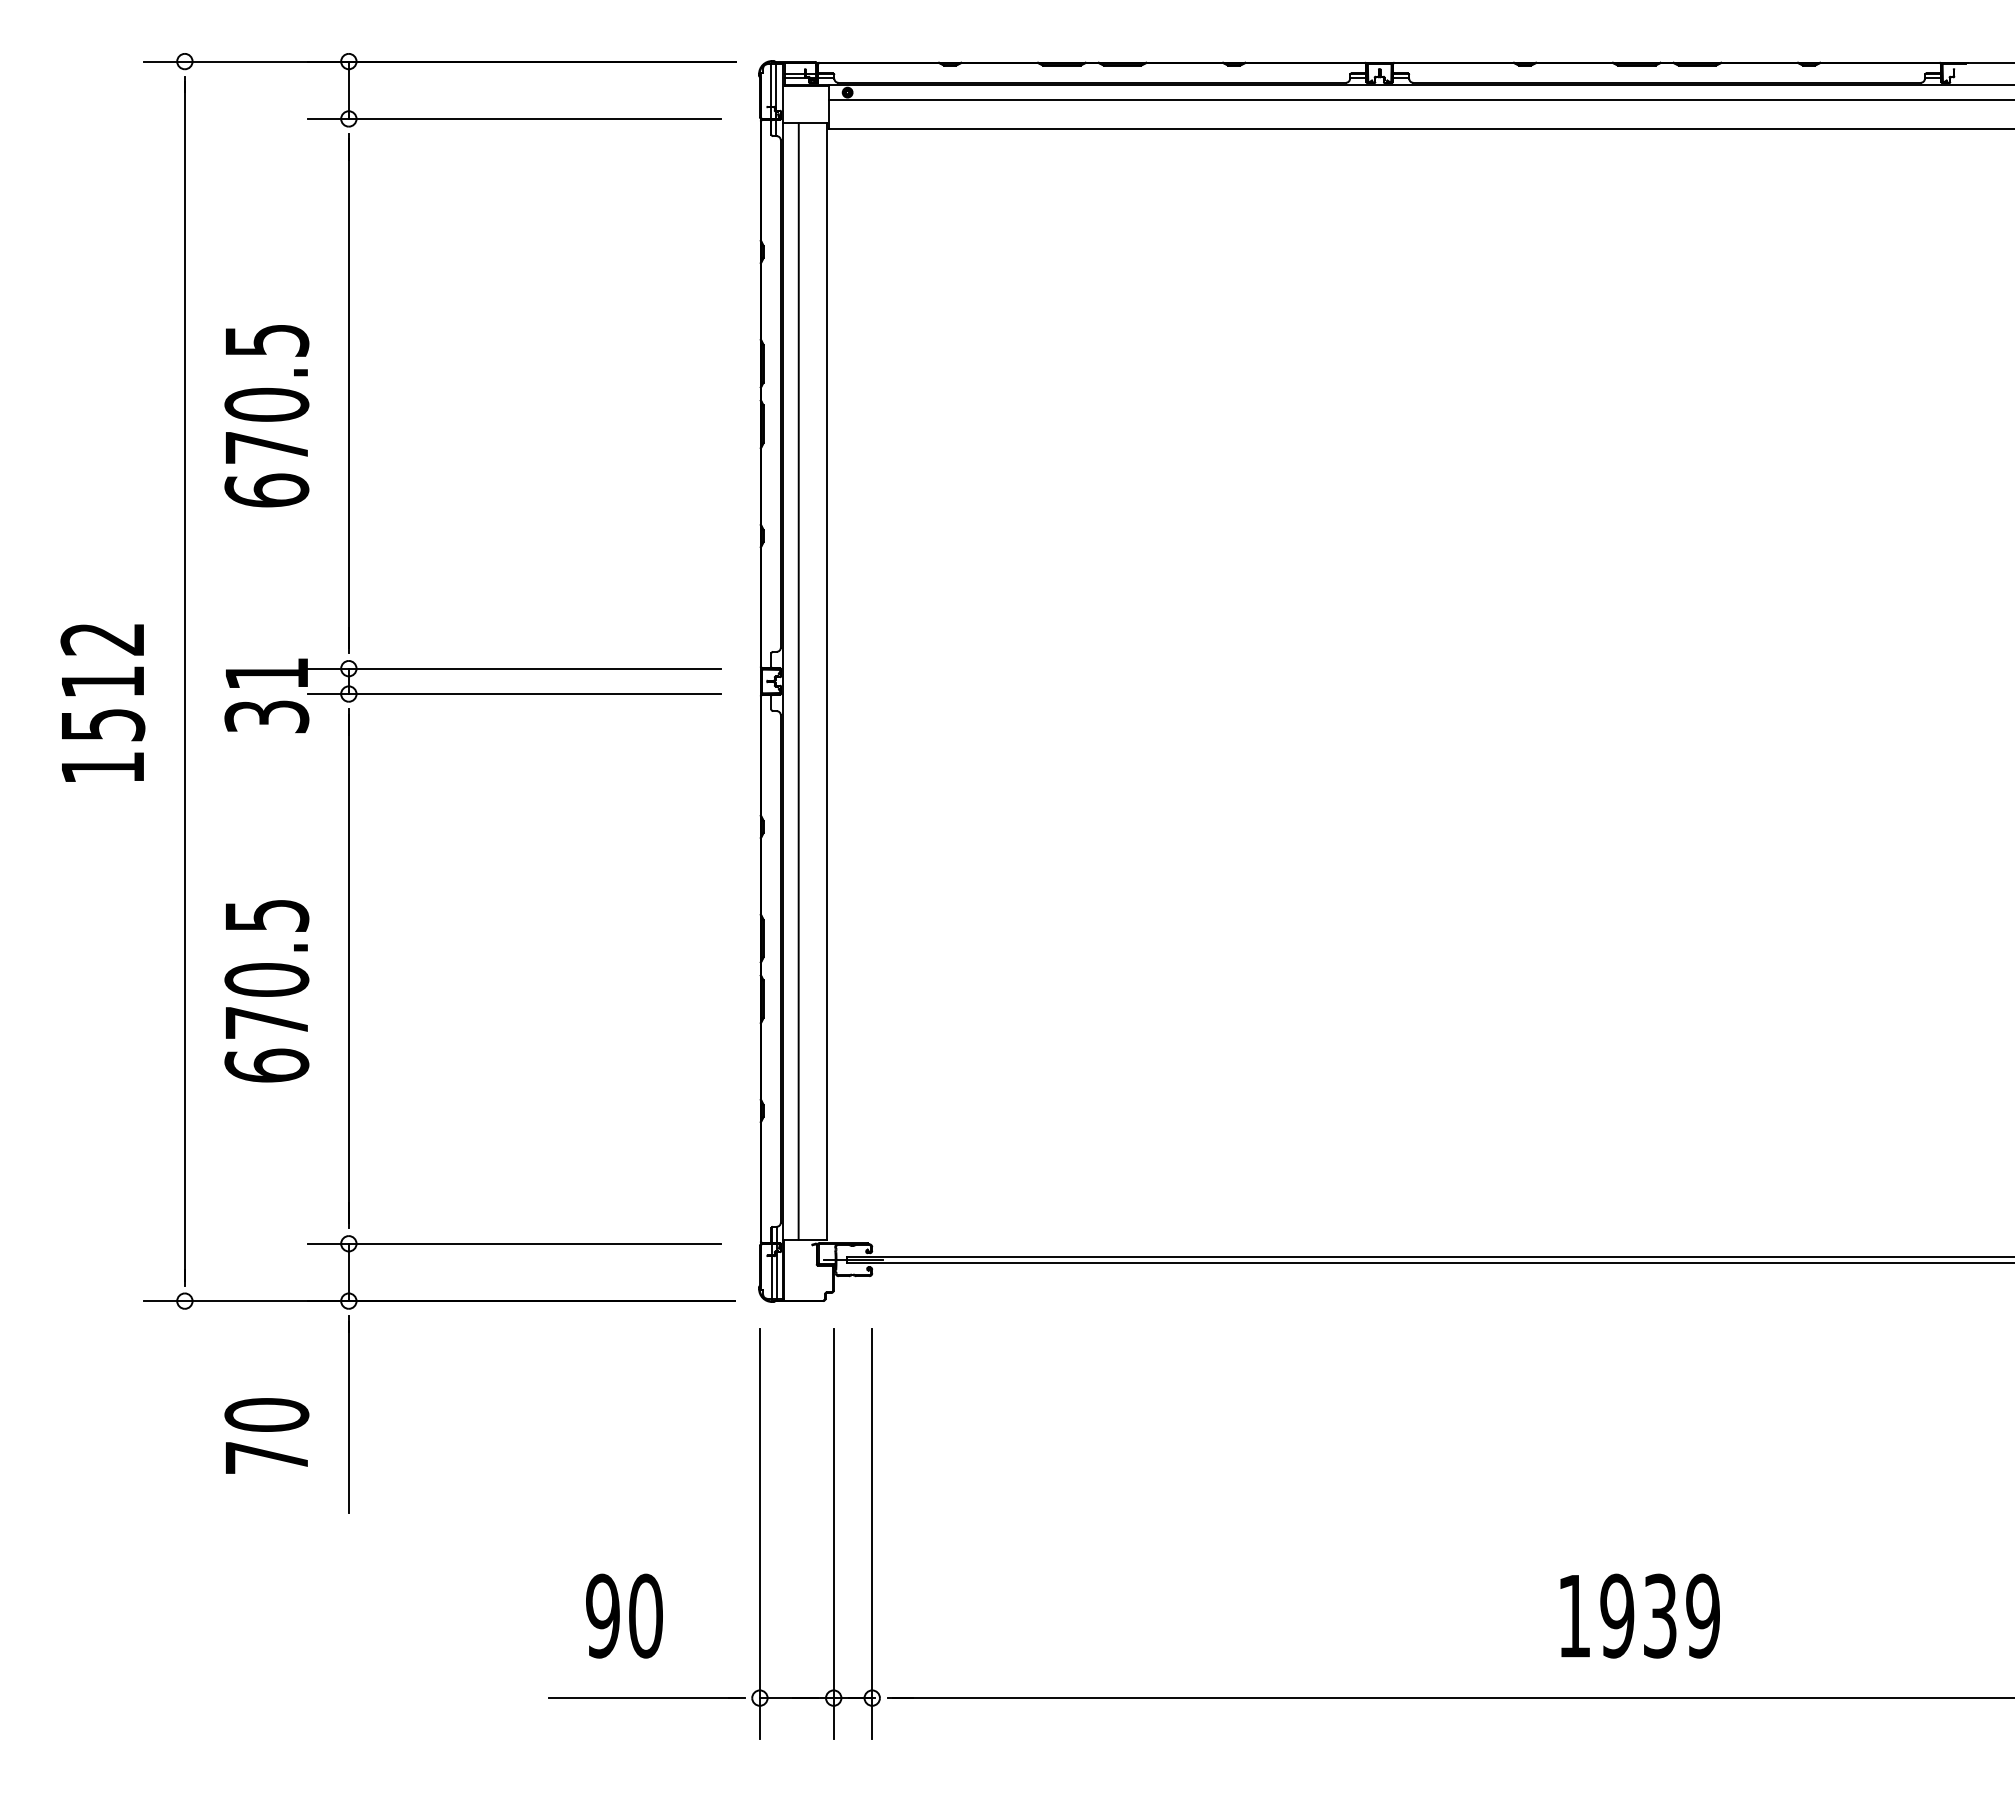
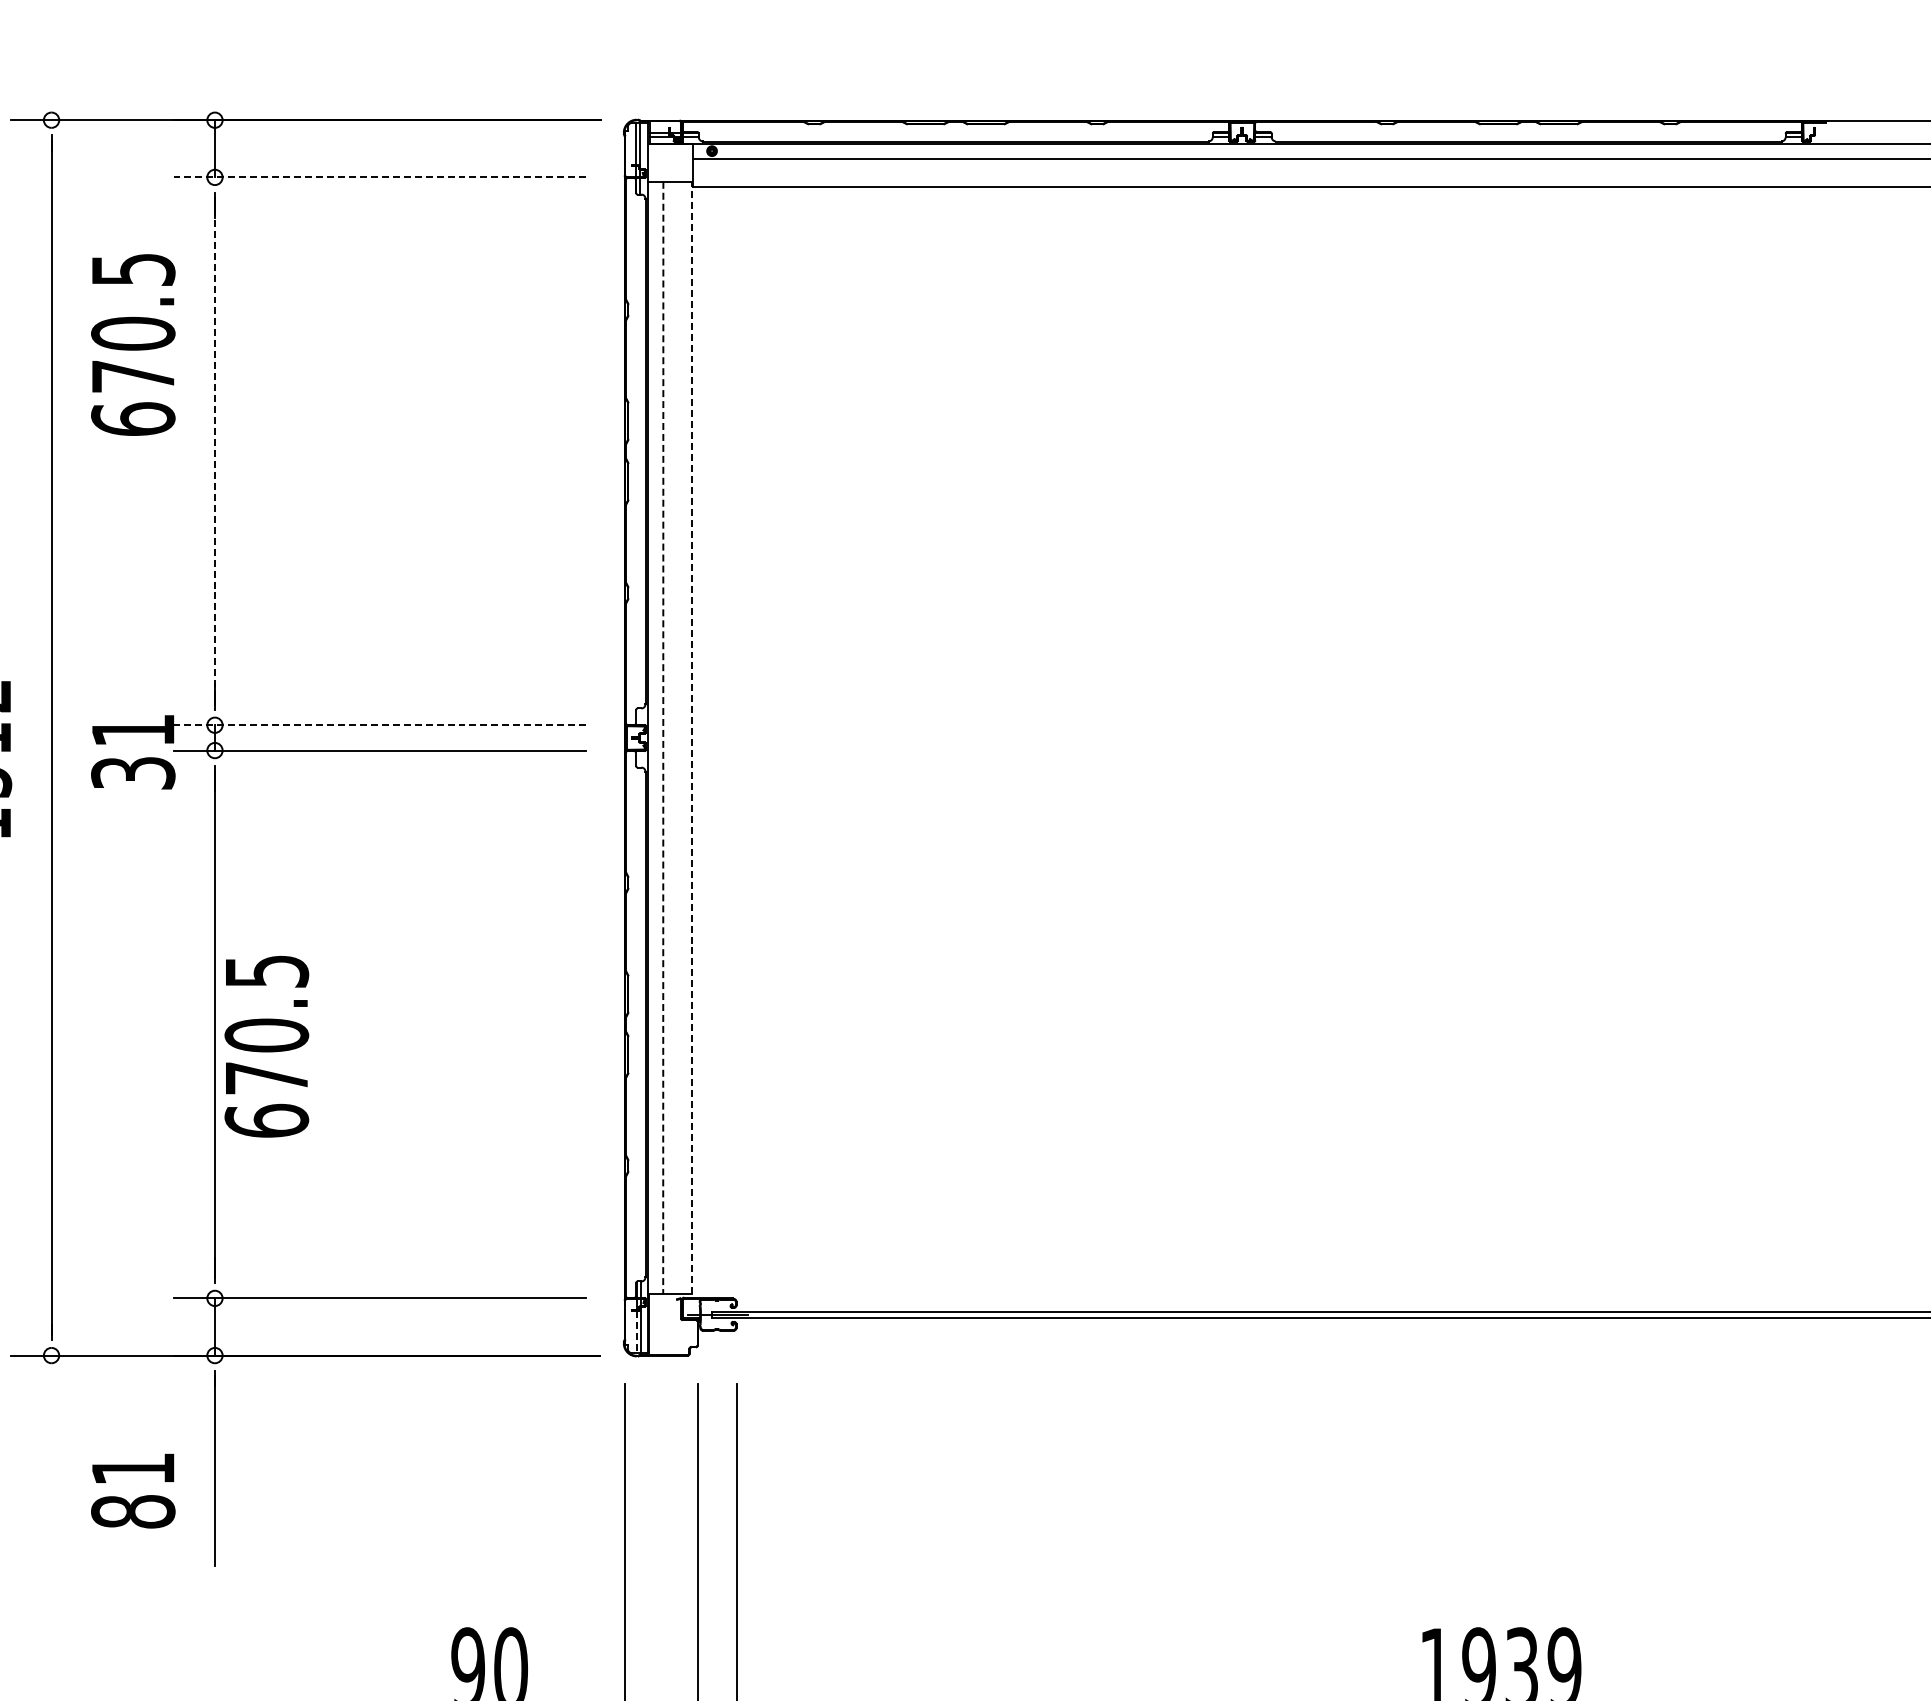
line: (514, 118) -> (380, 176), solid -> dashed
line: (348, 394) -> (214, 452), solid -> dashed
text: (266, 416) -> (132, 345), moved
line: (514, 668) -> (380, 725), solid -> dashed
line: (827, 681) -> (691, 738), solid -> dashed
line: (798, 682) -> (663, 739), solid -> dashed
text: (266, 991) -> (266, 1046), moved
line: (772, 1278) -> (637, 1333), solid -> dashed
text: (266, 1436) -> (132, 1490), 70 -> 81

